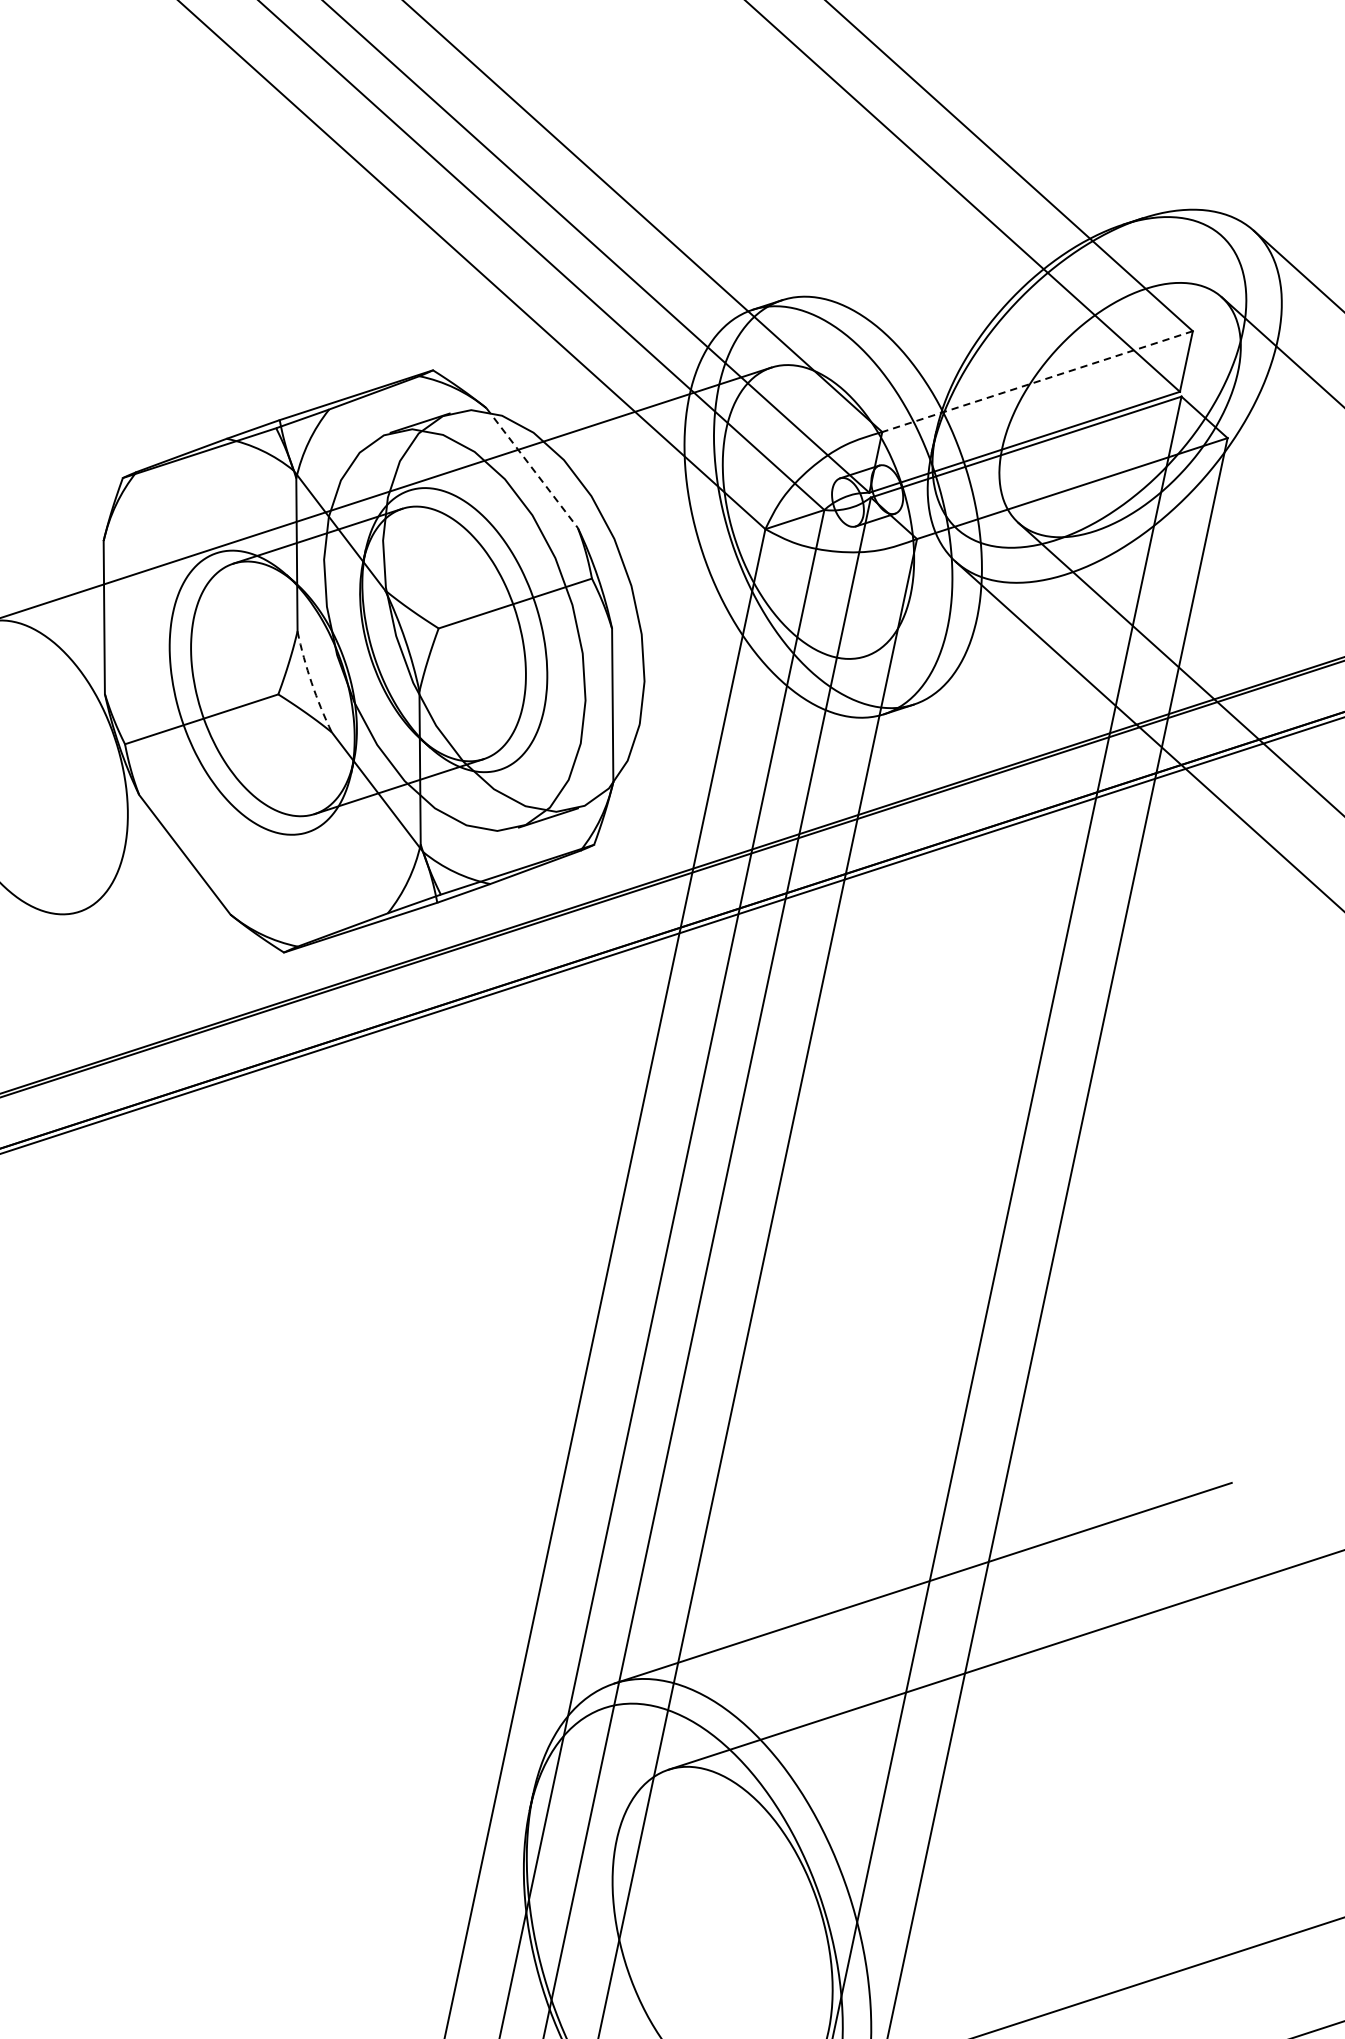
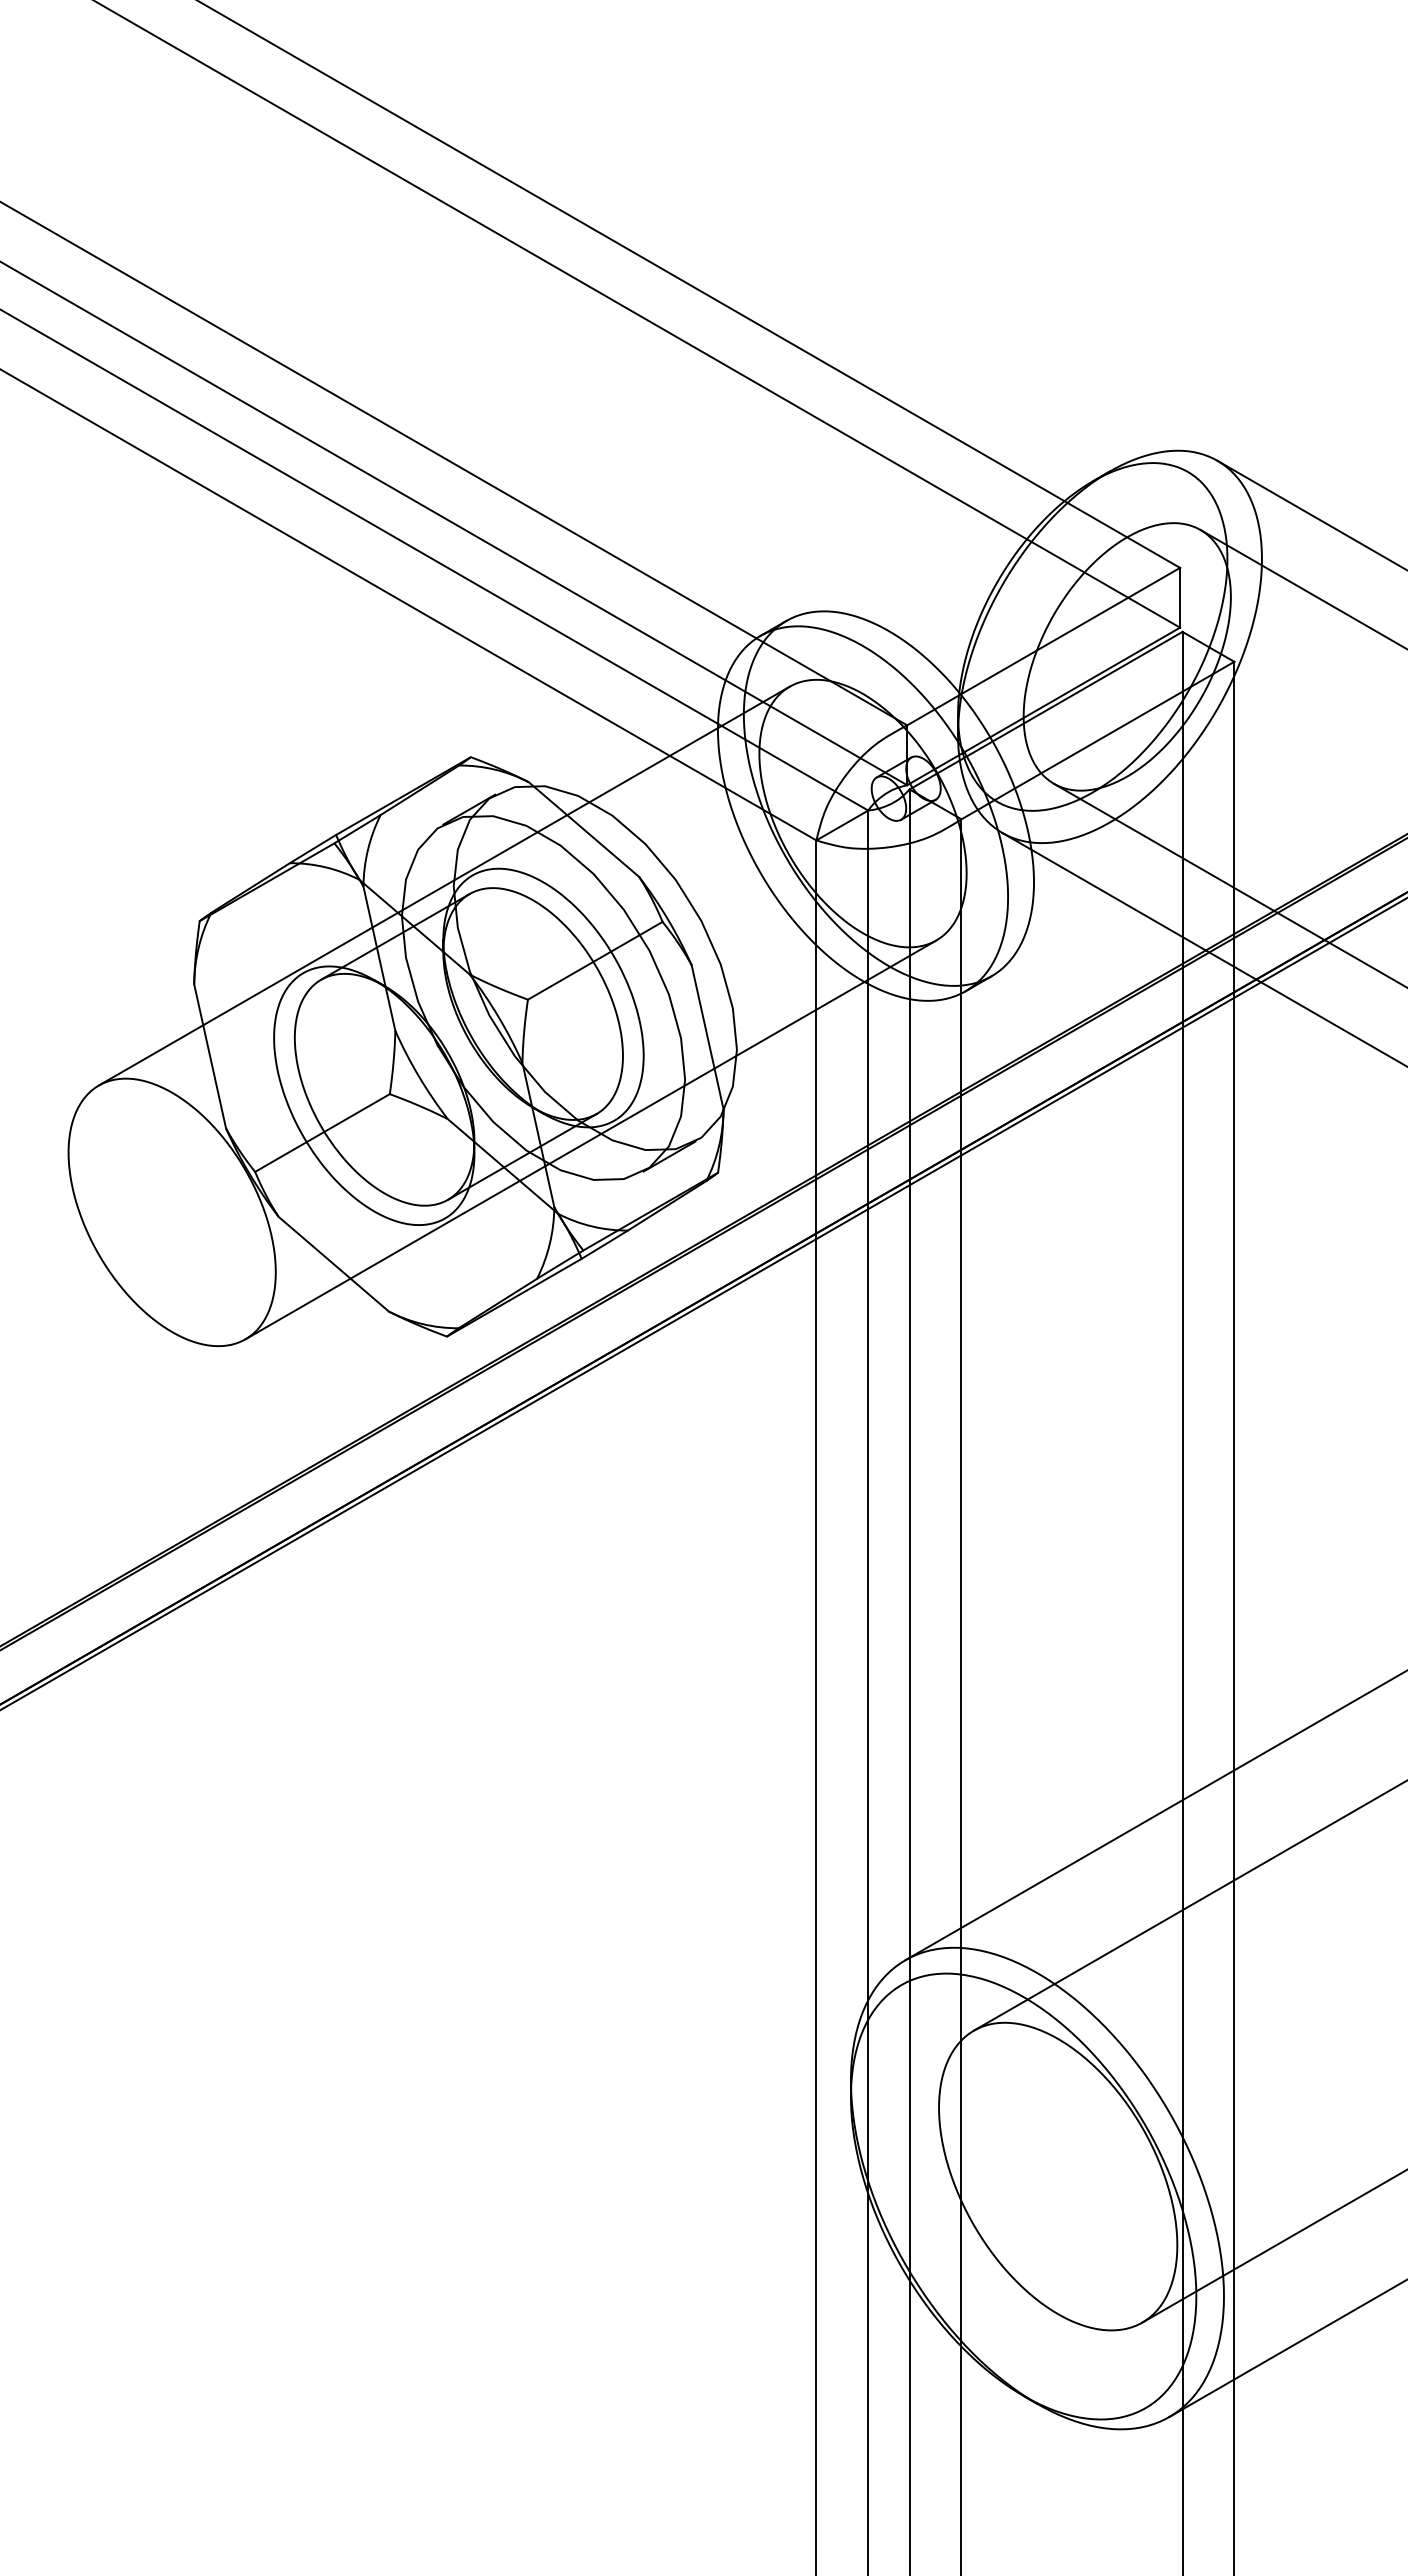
line: (1037, 381) -> (1043, 646), dashed -> solid
line: (531, 467) -> (583, 829), dashed -> solid
arc: (312, 682) -> (419, 1076), dashed -> solid
line: (471, 783) -> (590, 1139), added

